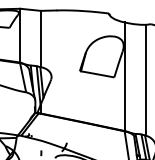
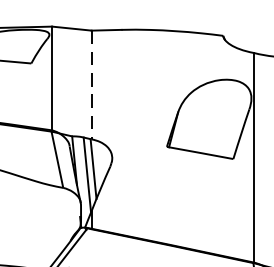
line: (40, 39) -> (90, 85), solid -> dashed

